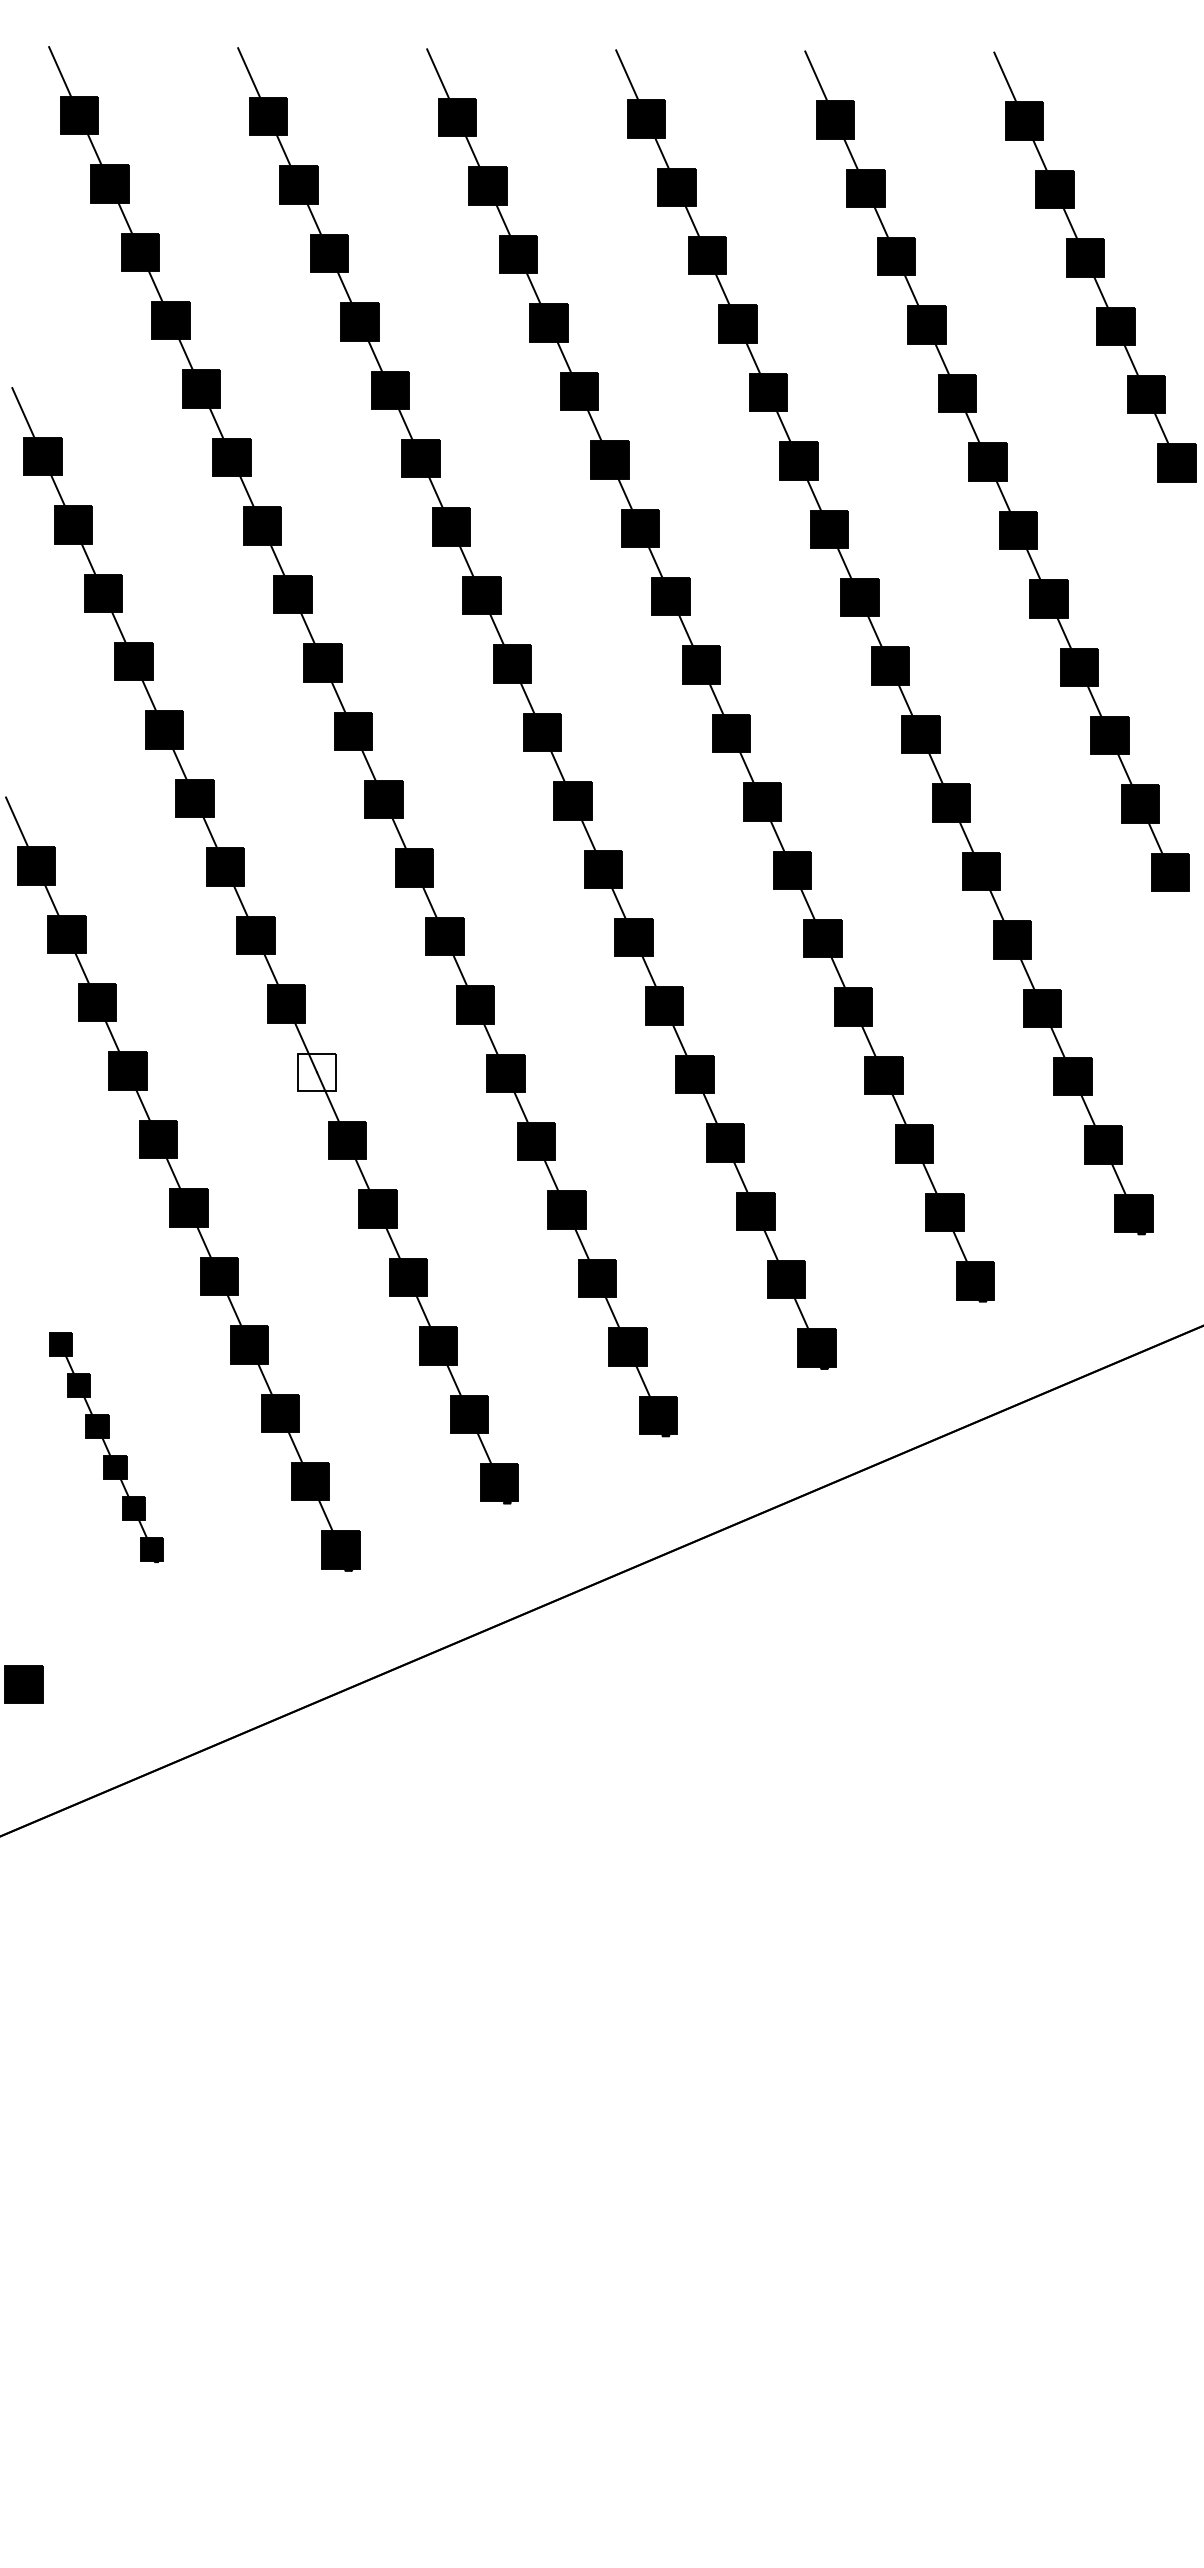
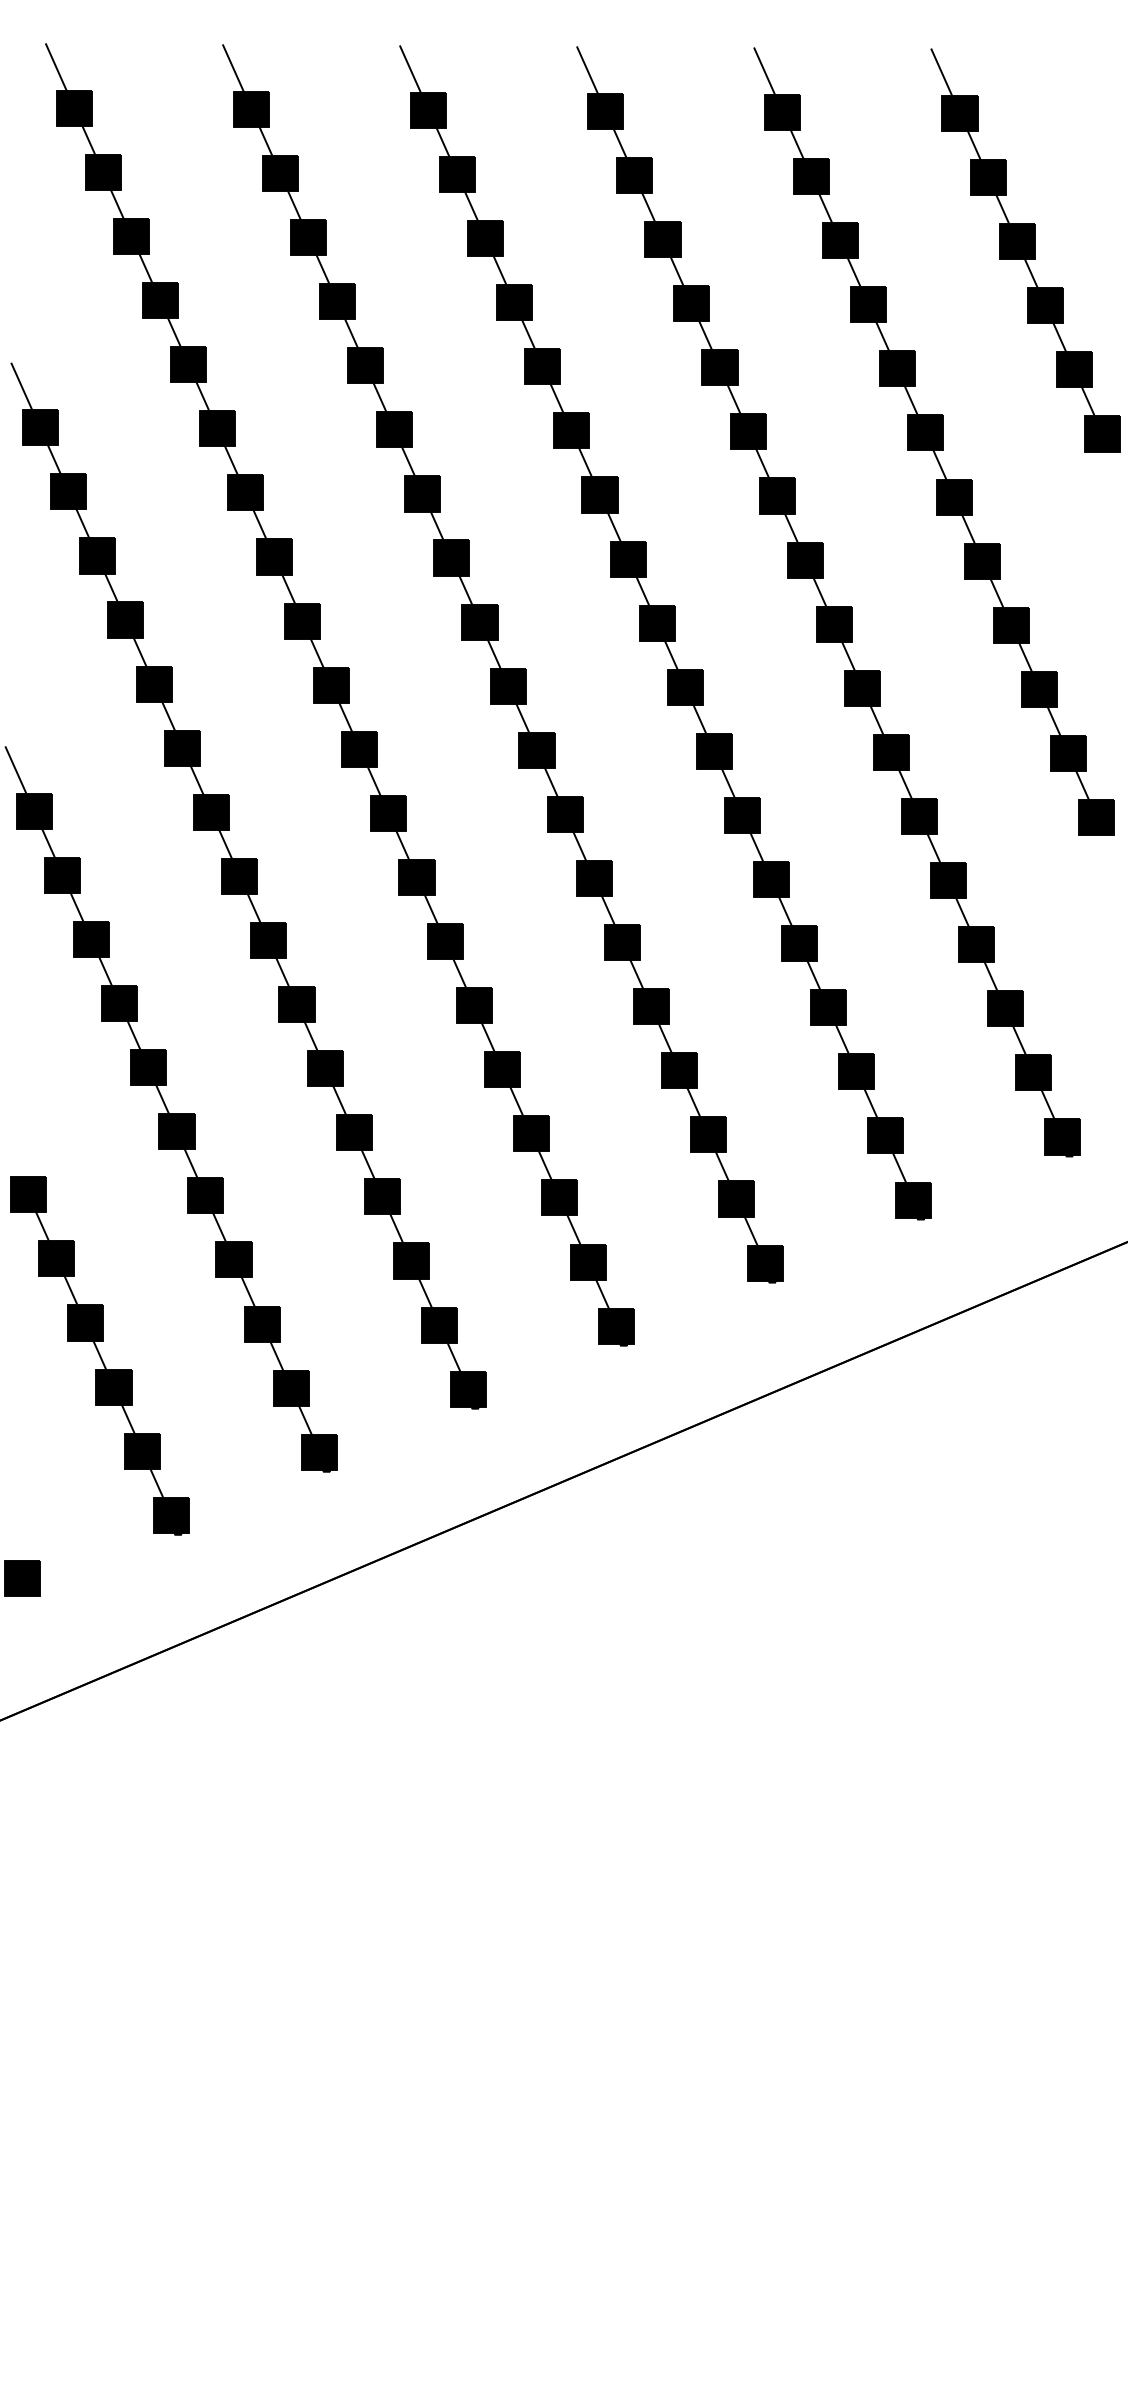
fill: (316, 1071) -> (296, 1003), added
part: (106, 1447) -> (99, 1356), size x1.67

